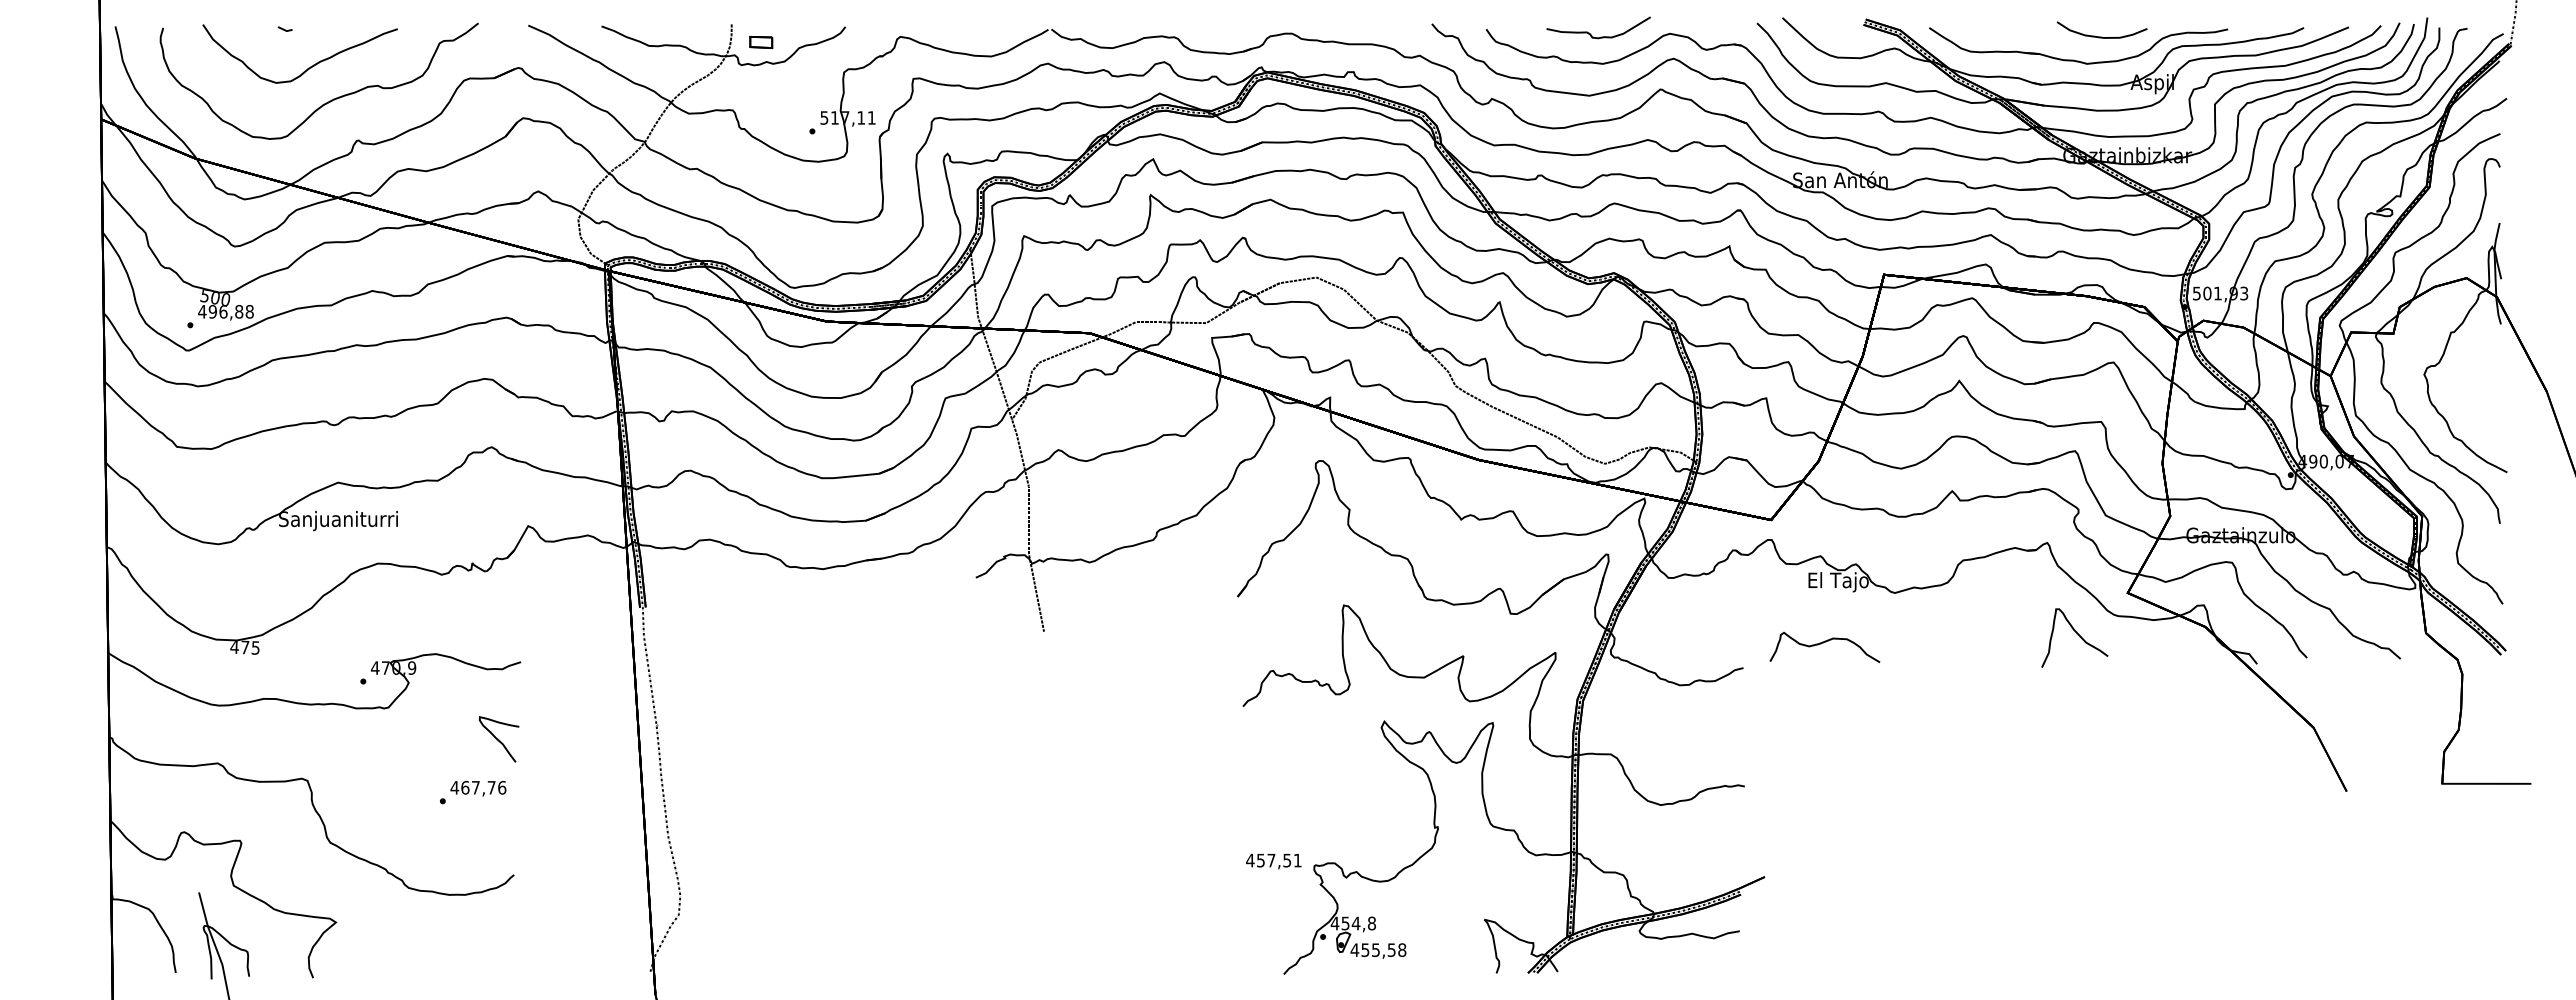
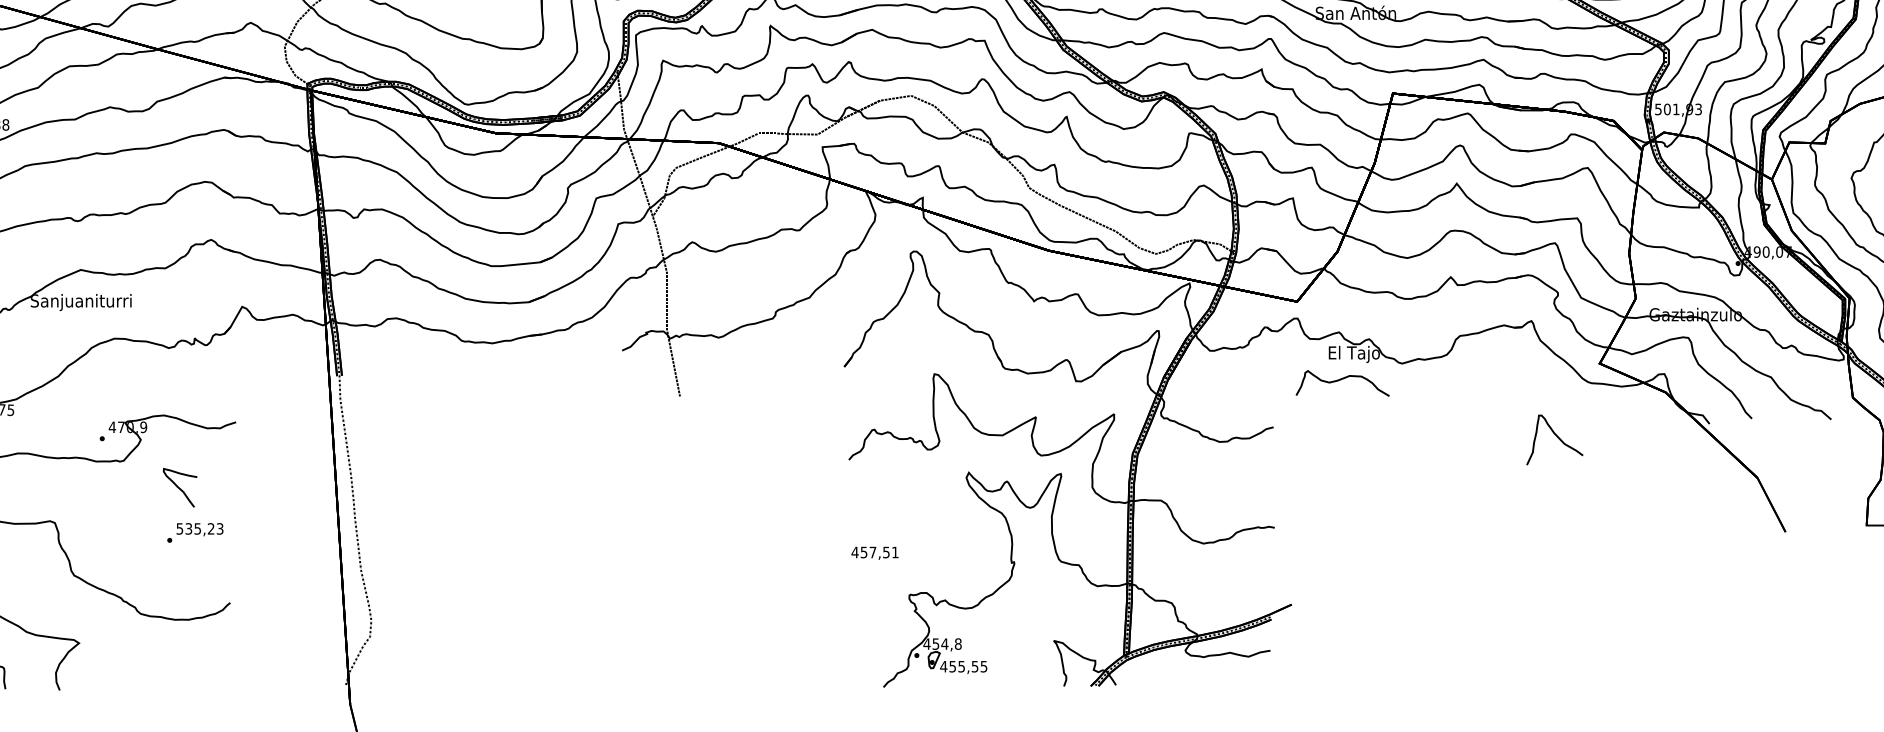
curve: (2077, 634) -> (1557, 437), moved
curve: (1823, 643) -> (1341, 380), moved
curve: (498, 739) -> (179, 487), moved
text: (478, 787) -> (200, 528), 467,76 -> 535,23
text: (1273, 861) -> (874, 553), moved
text: (1402, 949) -> (984, 666), 455,58 -> 455,55

